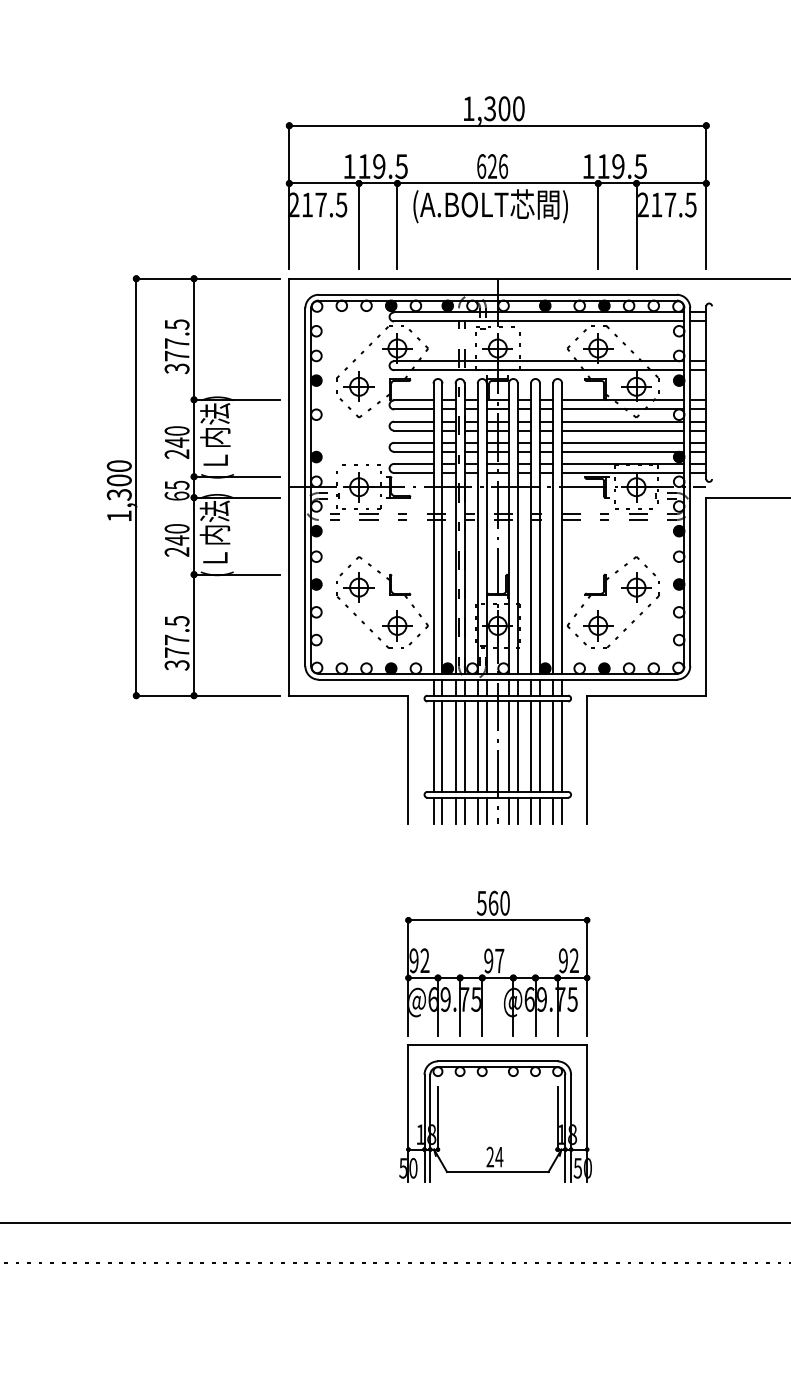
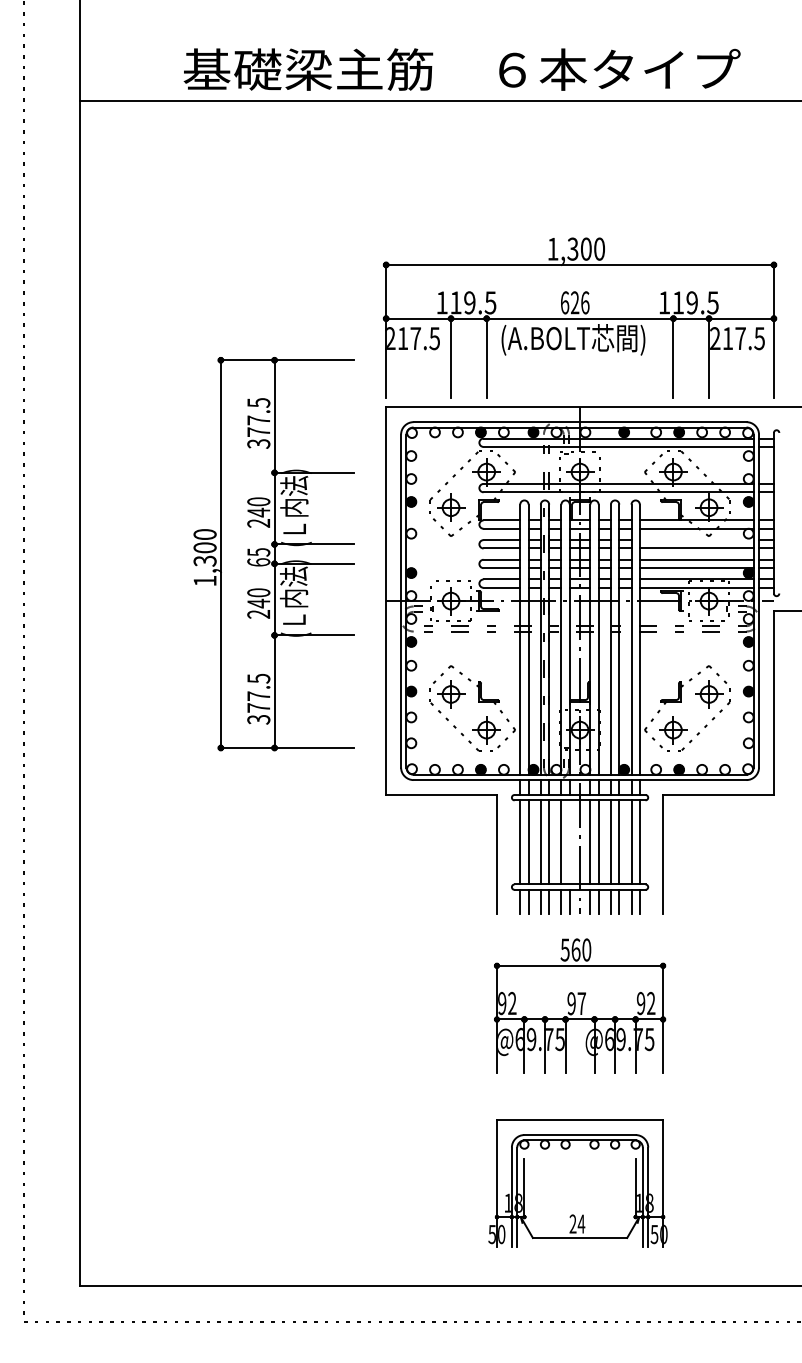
line: (623, 422) -> (696, 540), removed
part: (192, 487) -> (273, 554), moved
line: (486, 746) -> (569, 842), removed
part: (498, 962) -> (580, 1005), moved

